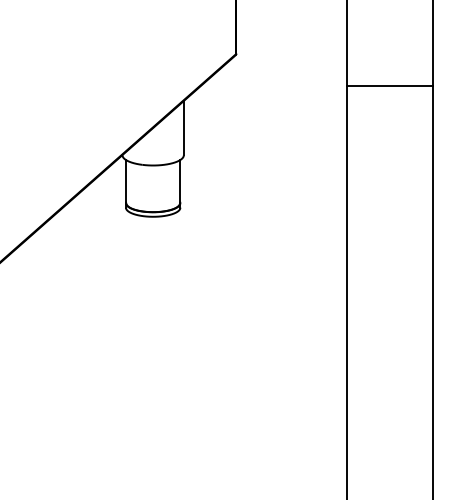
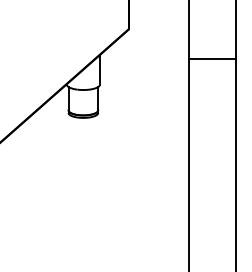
line: (388, 85) -> (211, 58), moved

